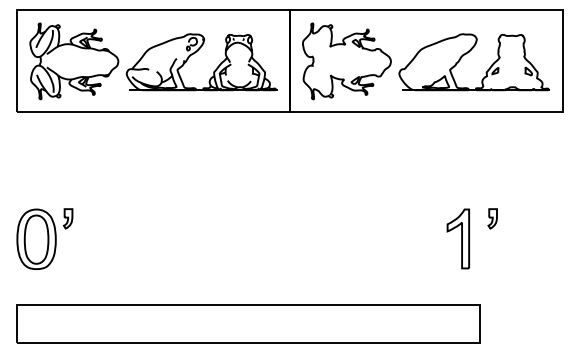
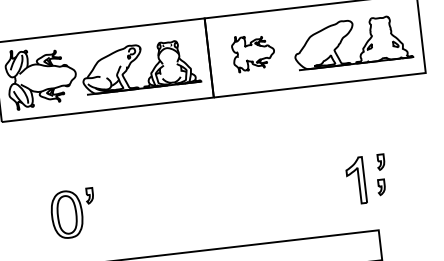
part: (346, 61) -> (253, 52), size x0.6
part: (44, 238) -> (73, 213), moved
part: (489, 250) -> (381, 187), added

